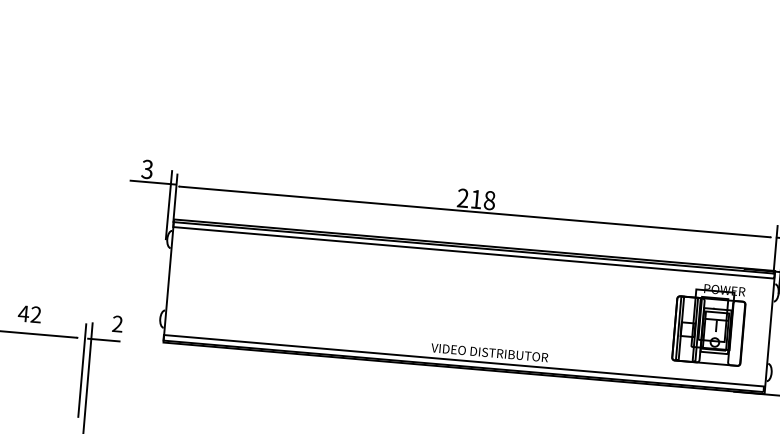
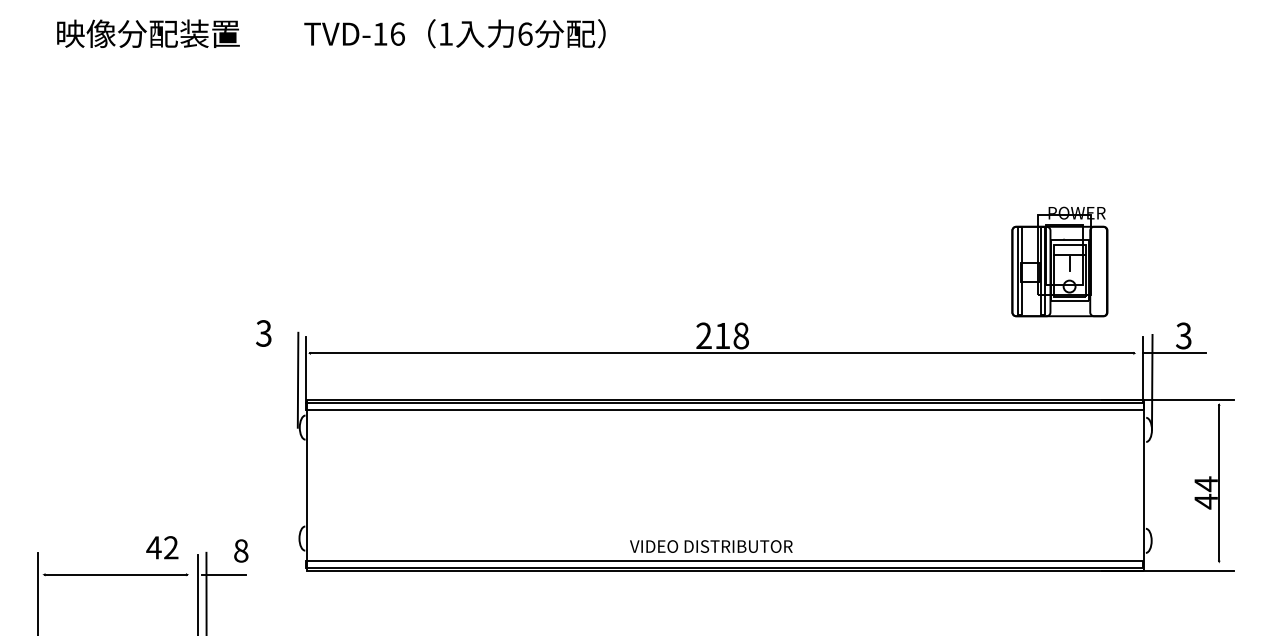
line: (153, 182) -> (273, 351), removed
text: (29, 314) -> (162, 547), moved
text: (117, 323) -> (241, 550), 2 -> 8
part: (709, 323) -> (1059, 261), moved
text: (489, 352) -> (711, 546), moved

